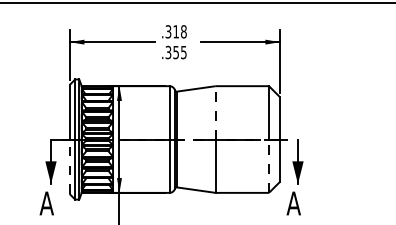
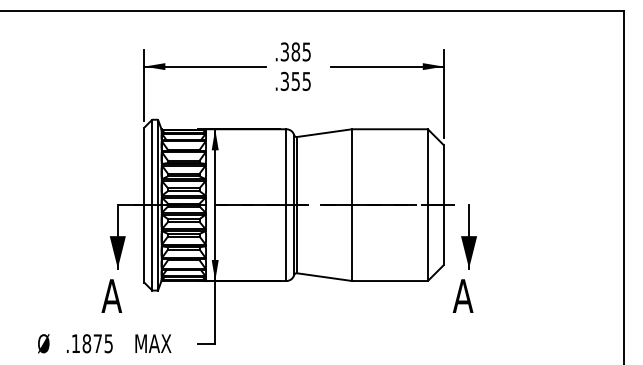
text: (180, 31) -> (301, 51), .318 -> .385
line: (216, 113) -> (352, 167), dashed -> solid
line: (69, 166) -> (144, 243), dashed -> solid
line: (268, 166) -> (427, 243), dashed -> solid

